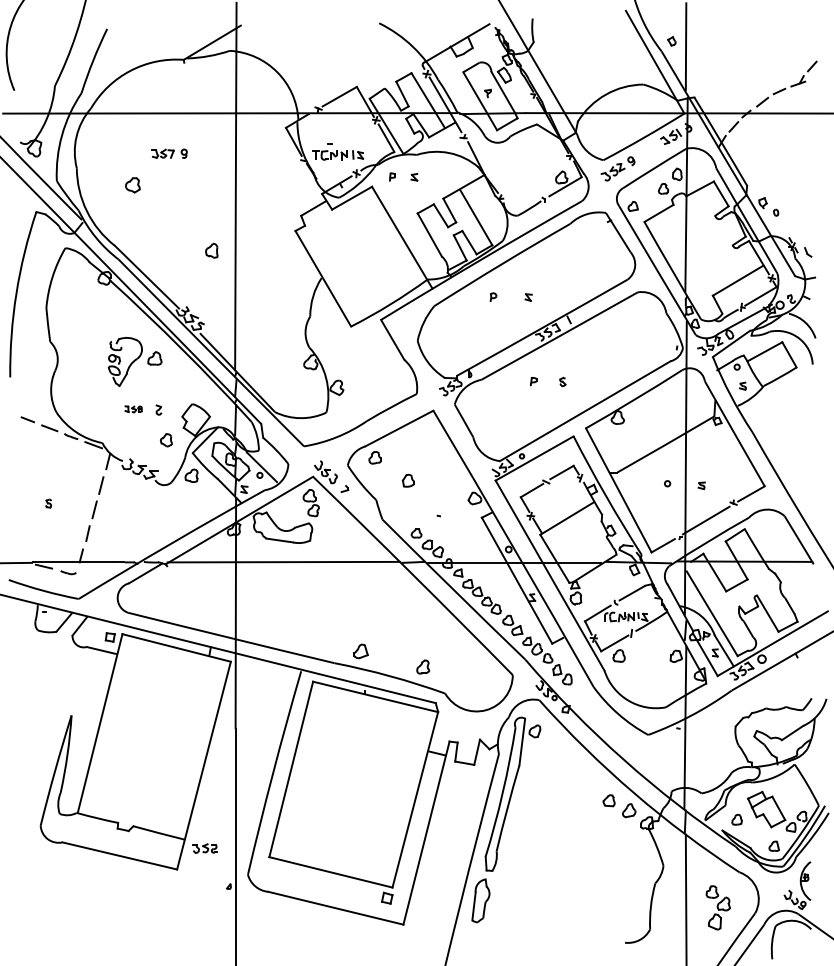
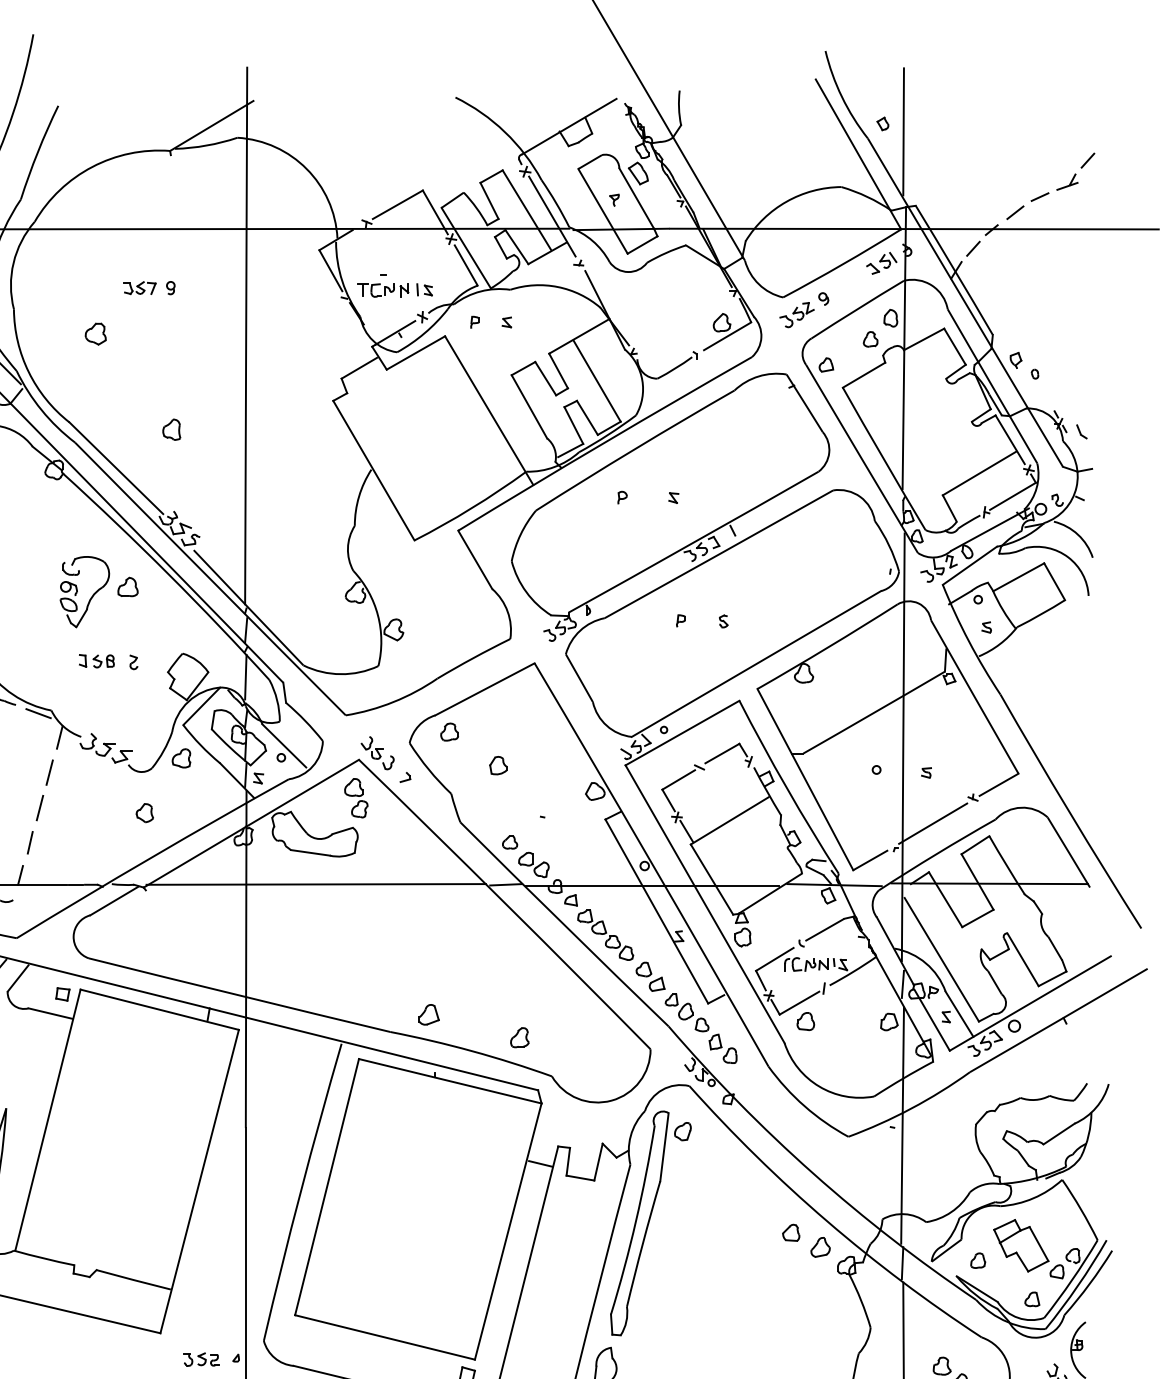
part: (211, 250) -> (171, 429), moved
part: (133, 409) -> (96, 661), size x1.43
part: (166, 440) -> (144, 813), moved
part: (204, 848) -> (200, 1359), moved

